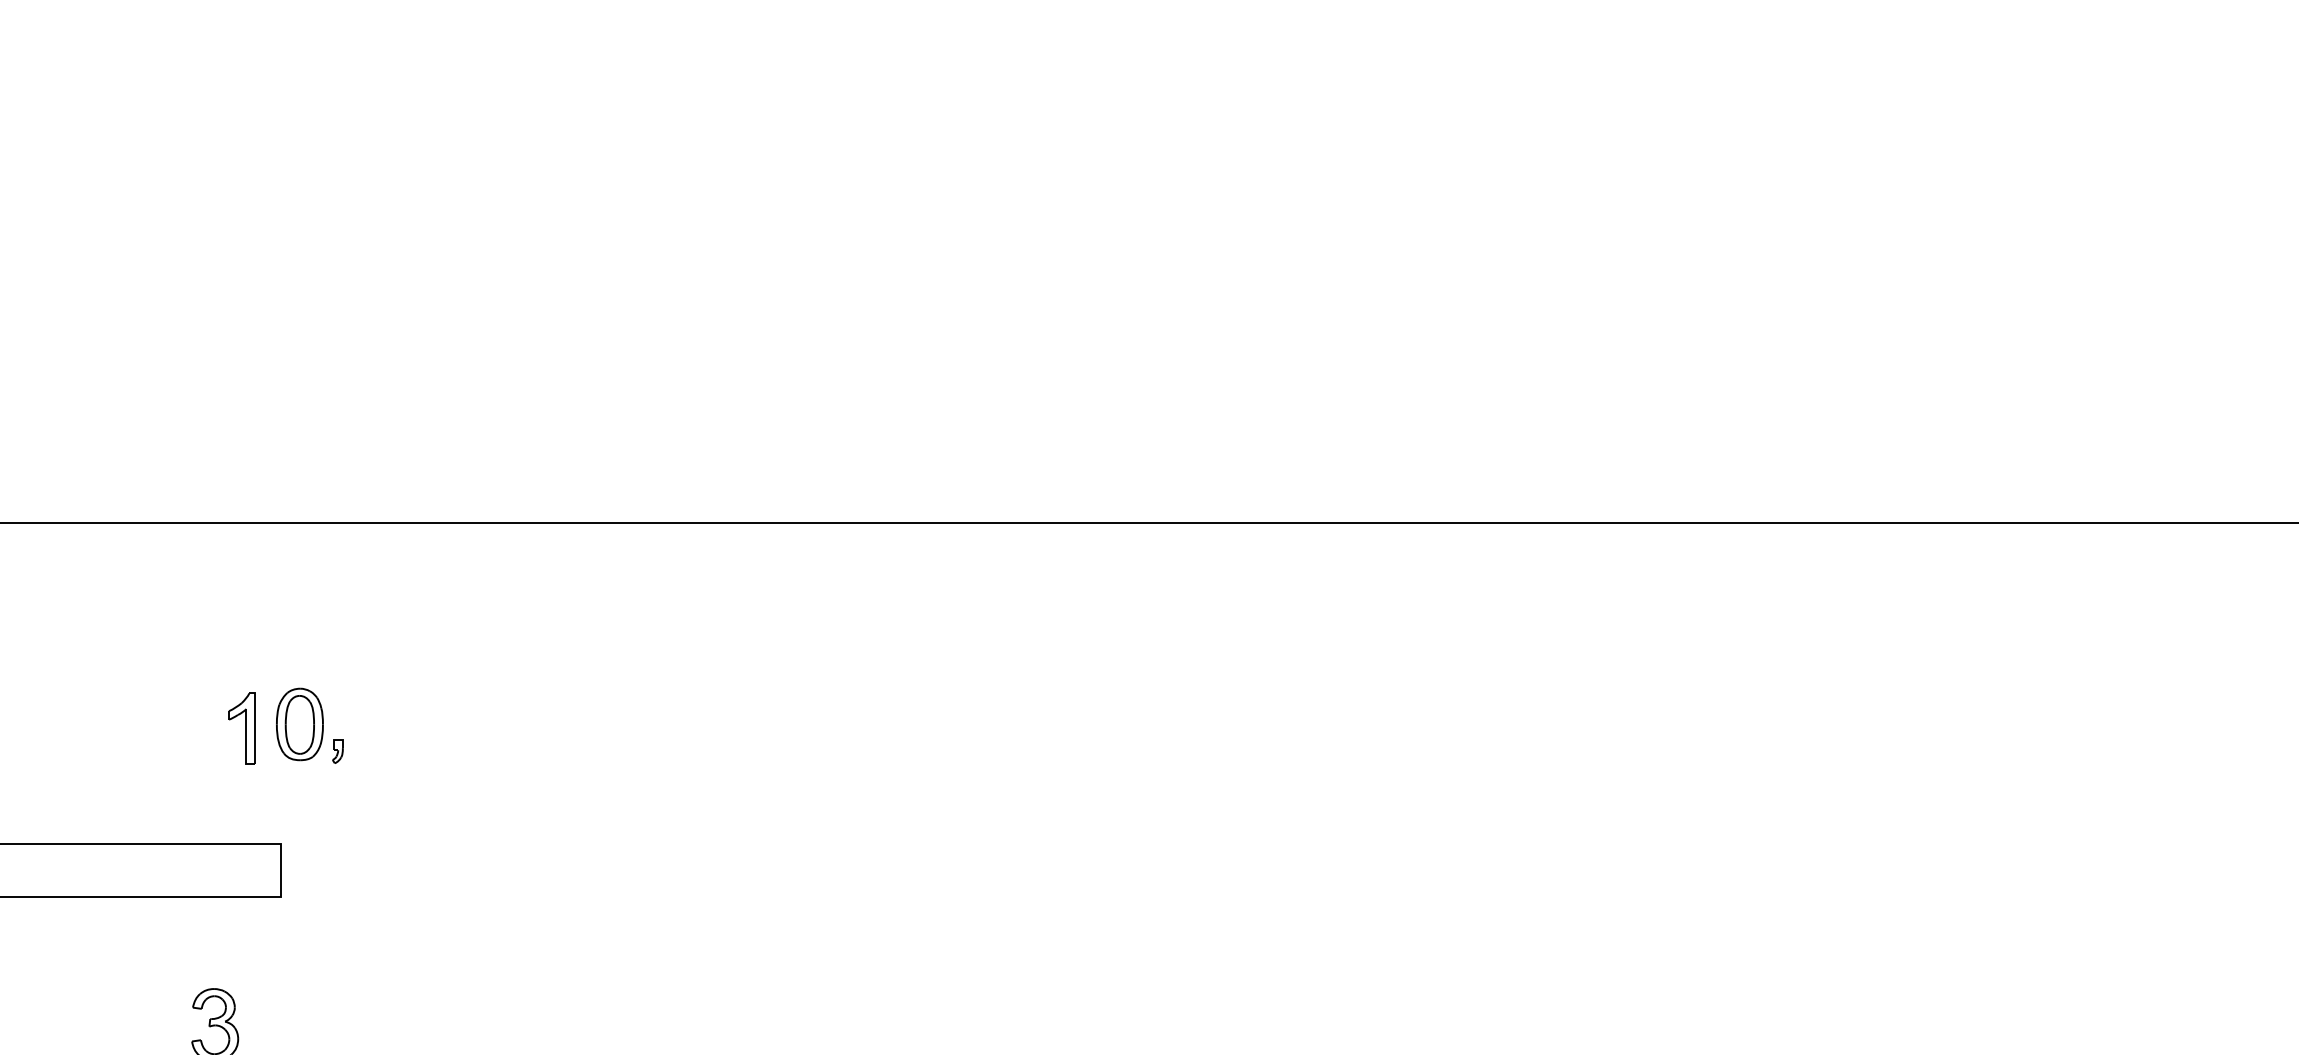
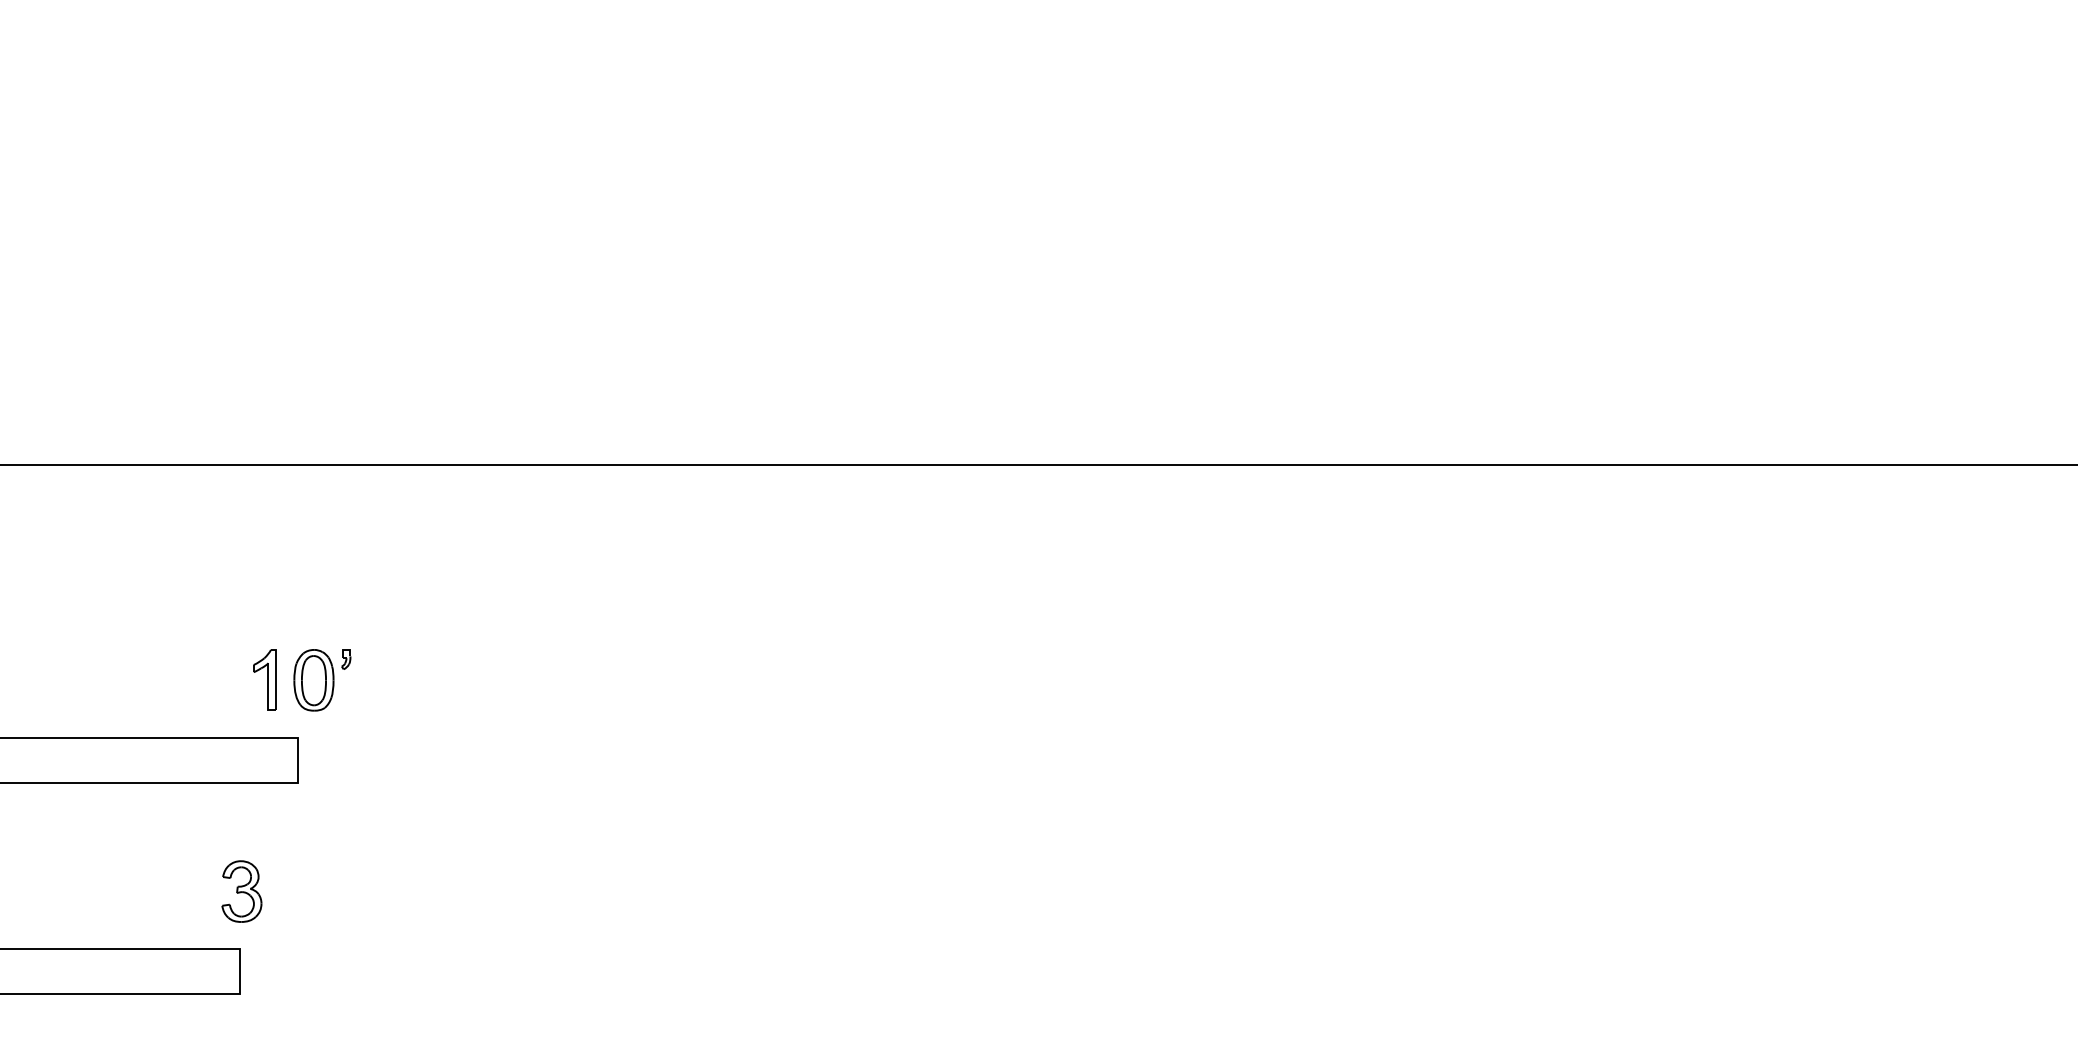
part: (299, 724) -> (313, 680), moved
part: (241, 728) -> (264, 679), moved

